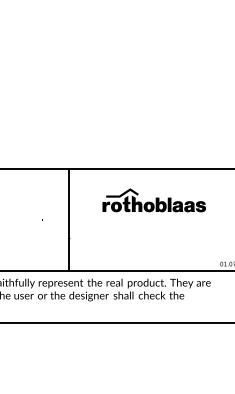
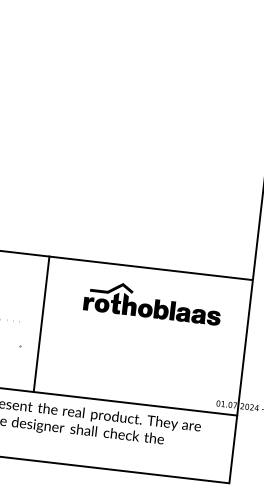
part: (153, 200) -> (152, 302), moved
line: (68, 219) -> (41, 323), moved

